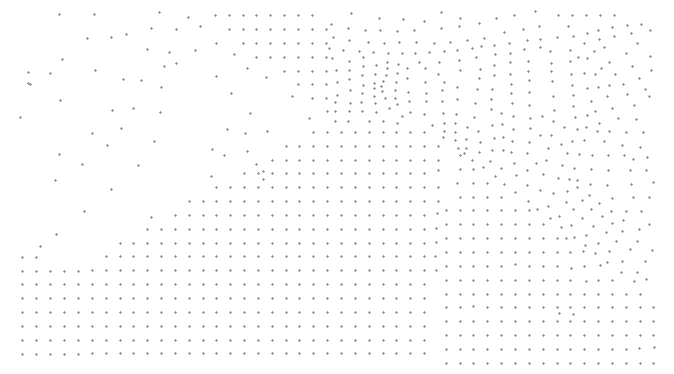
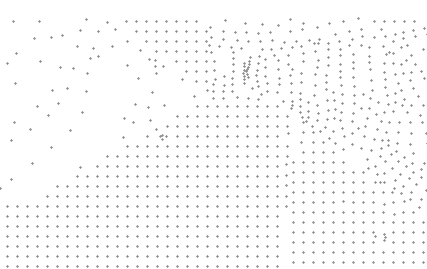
part: (478, 43) -> (316, 41), size x0.6
part: (540, 43) -> (361, 41), size x1.6
part: (578, 59) -> (389, 53), size x0.6
part: (349, 70) -> (155, 66), moved
part: (381, 82) -> (246, 69), size x0.6
part: (443, 130) -> (291, 104), size x0.7
part: (265, 175) -> (162, 137), size x0.6
part: (532, 205) -> (355, 158), removed
part: (565, 237) -> (379, 181), size x0.7
part: (571, 314) -> (383, 237), size x0.6

